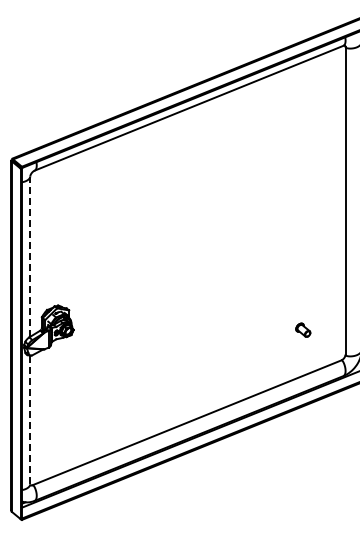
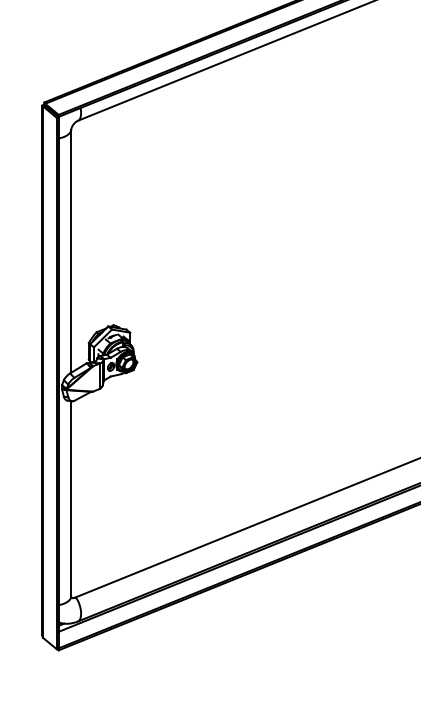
line: (30, 256) -> (71, 250), dashed -> solid
line: (30, 419) -> (71, 498), dashed -> solid

